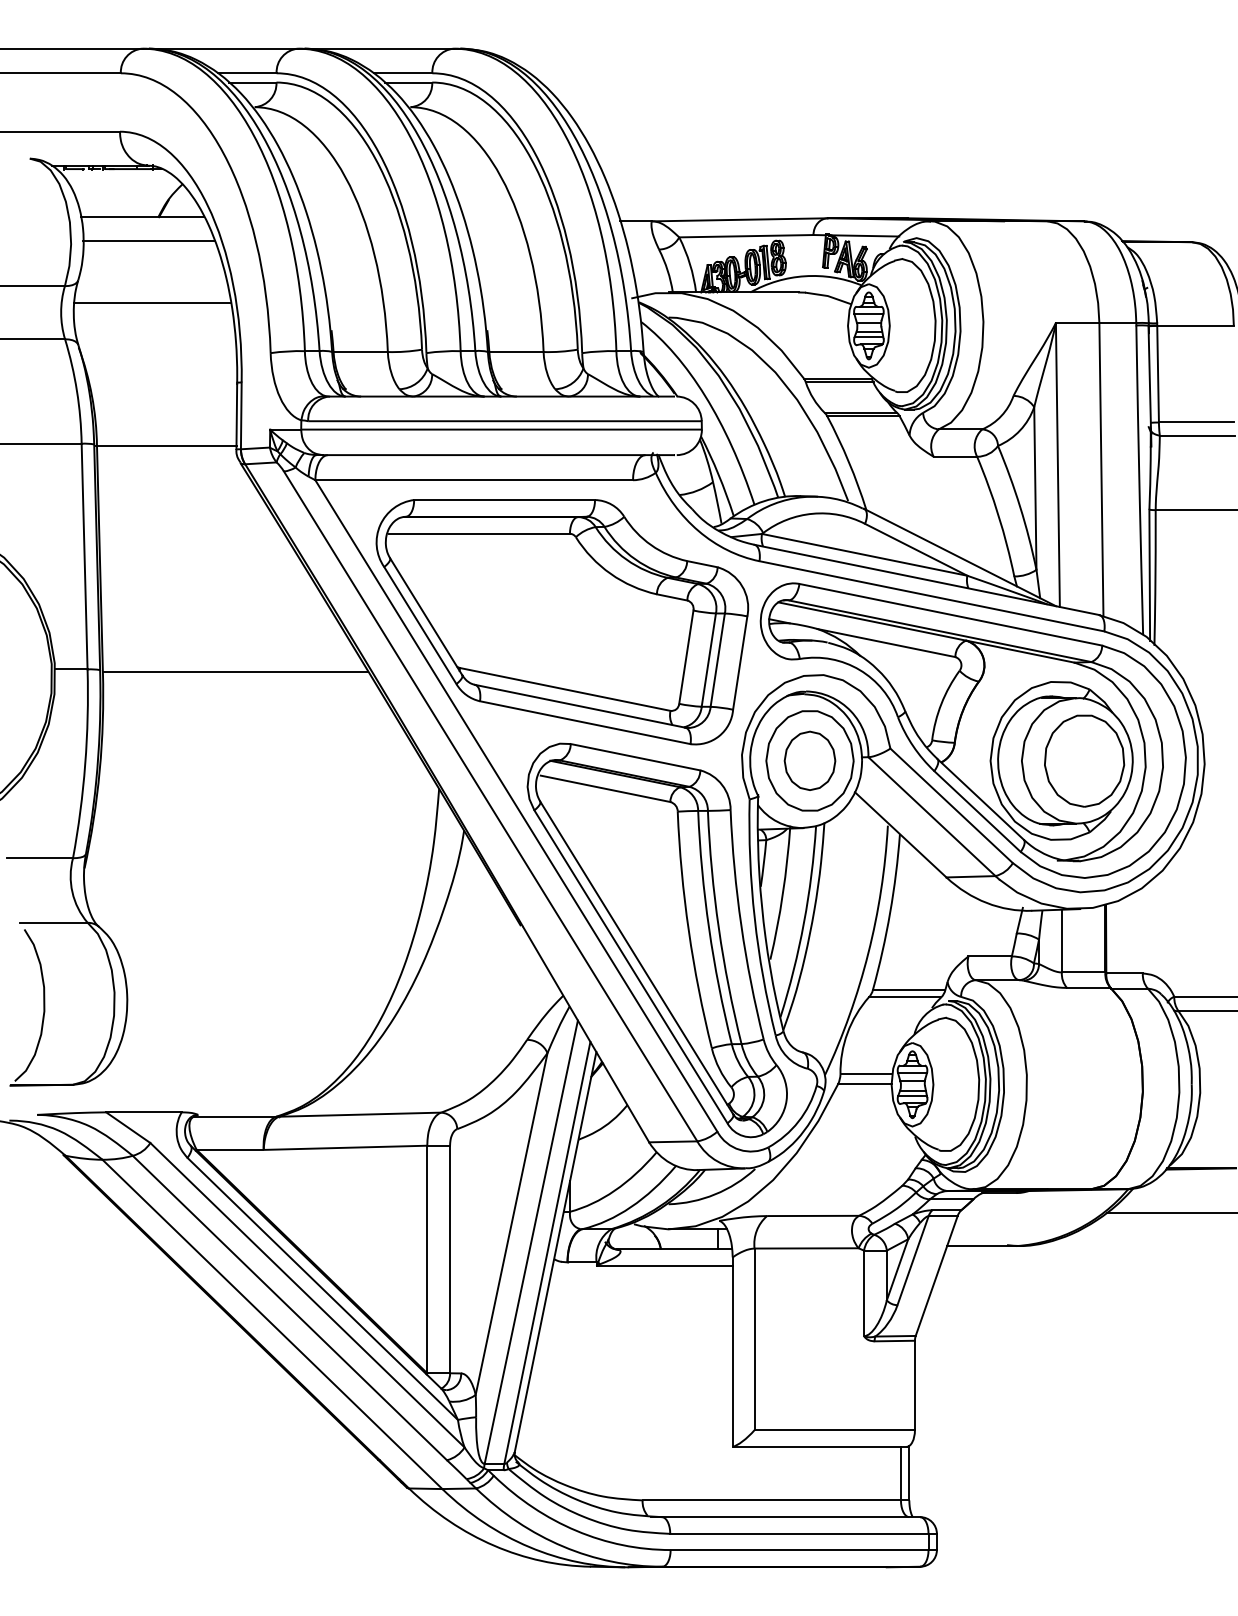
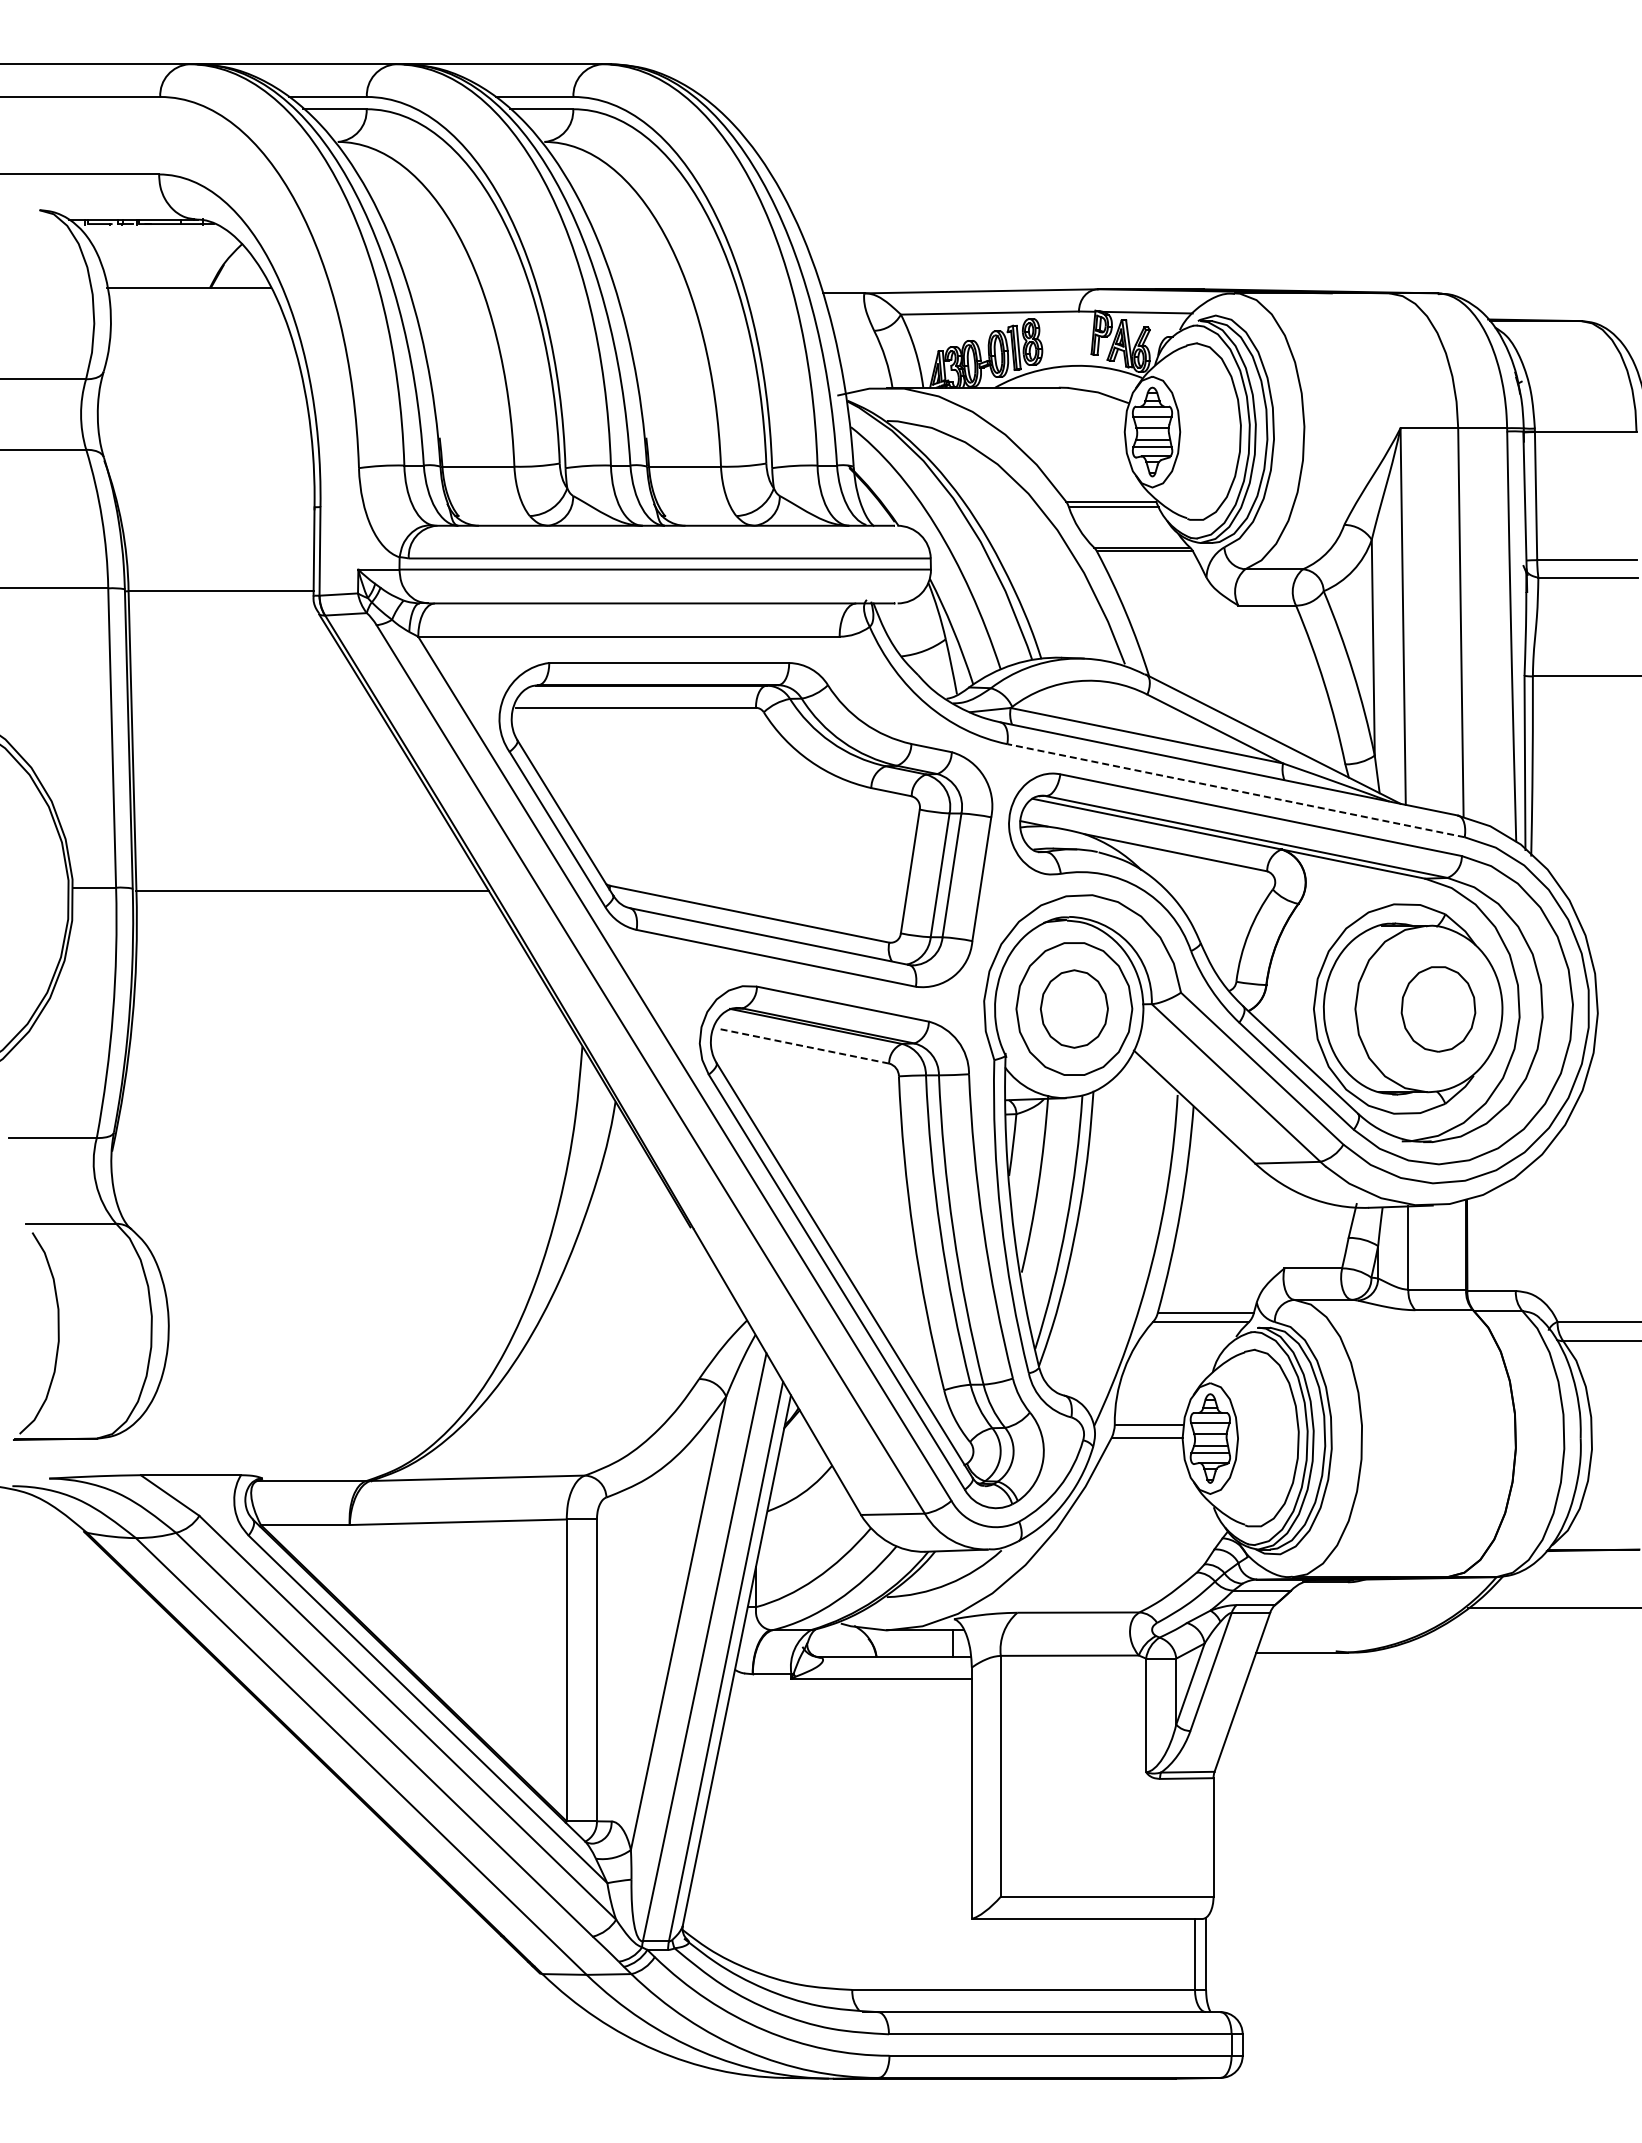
line: (148, 241) -> (197, 319), removed
line: (152, 302) -> (202, 401), removed
line: (931, 596) -> (1235, 790), solid -> dashed
part: (1084, 761) -> (1438, 1009), size x0.7
line: (605, 789) -> (803, 1046), solid -> dashed

